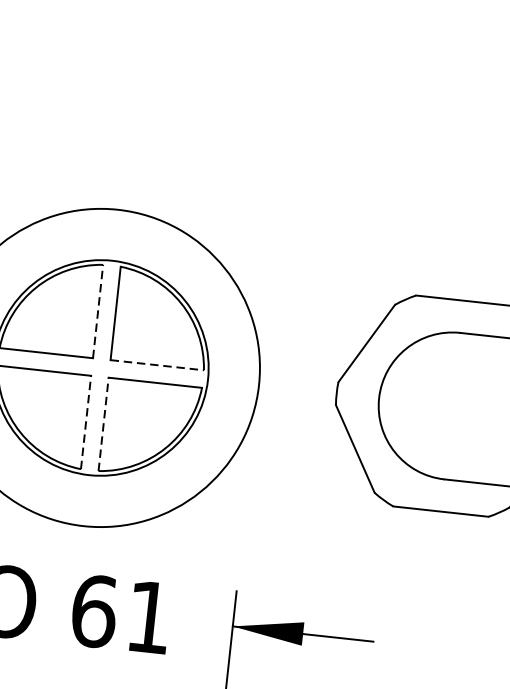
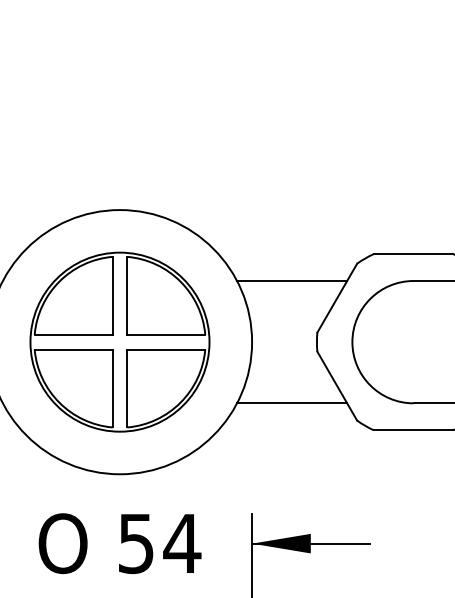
line: (97, 311) -> (112, 295), dashed -> solid
line: (315, 317) -> (292, 281), added
line: (157, 364) -> (166, 334), dashed -> solid
line: (85, 422) -> (112, 388), dashed -> solid
line: (103, 424) -> (127, 388), dashed -> solid
line: (299, 463) -> (292, 403), added
text: (121, 614) -> (159, 543), 61 -> 54

